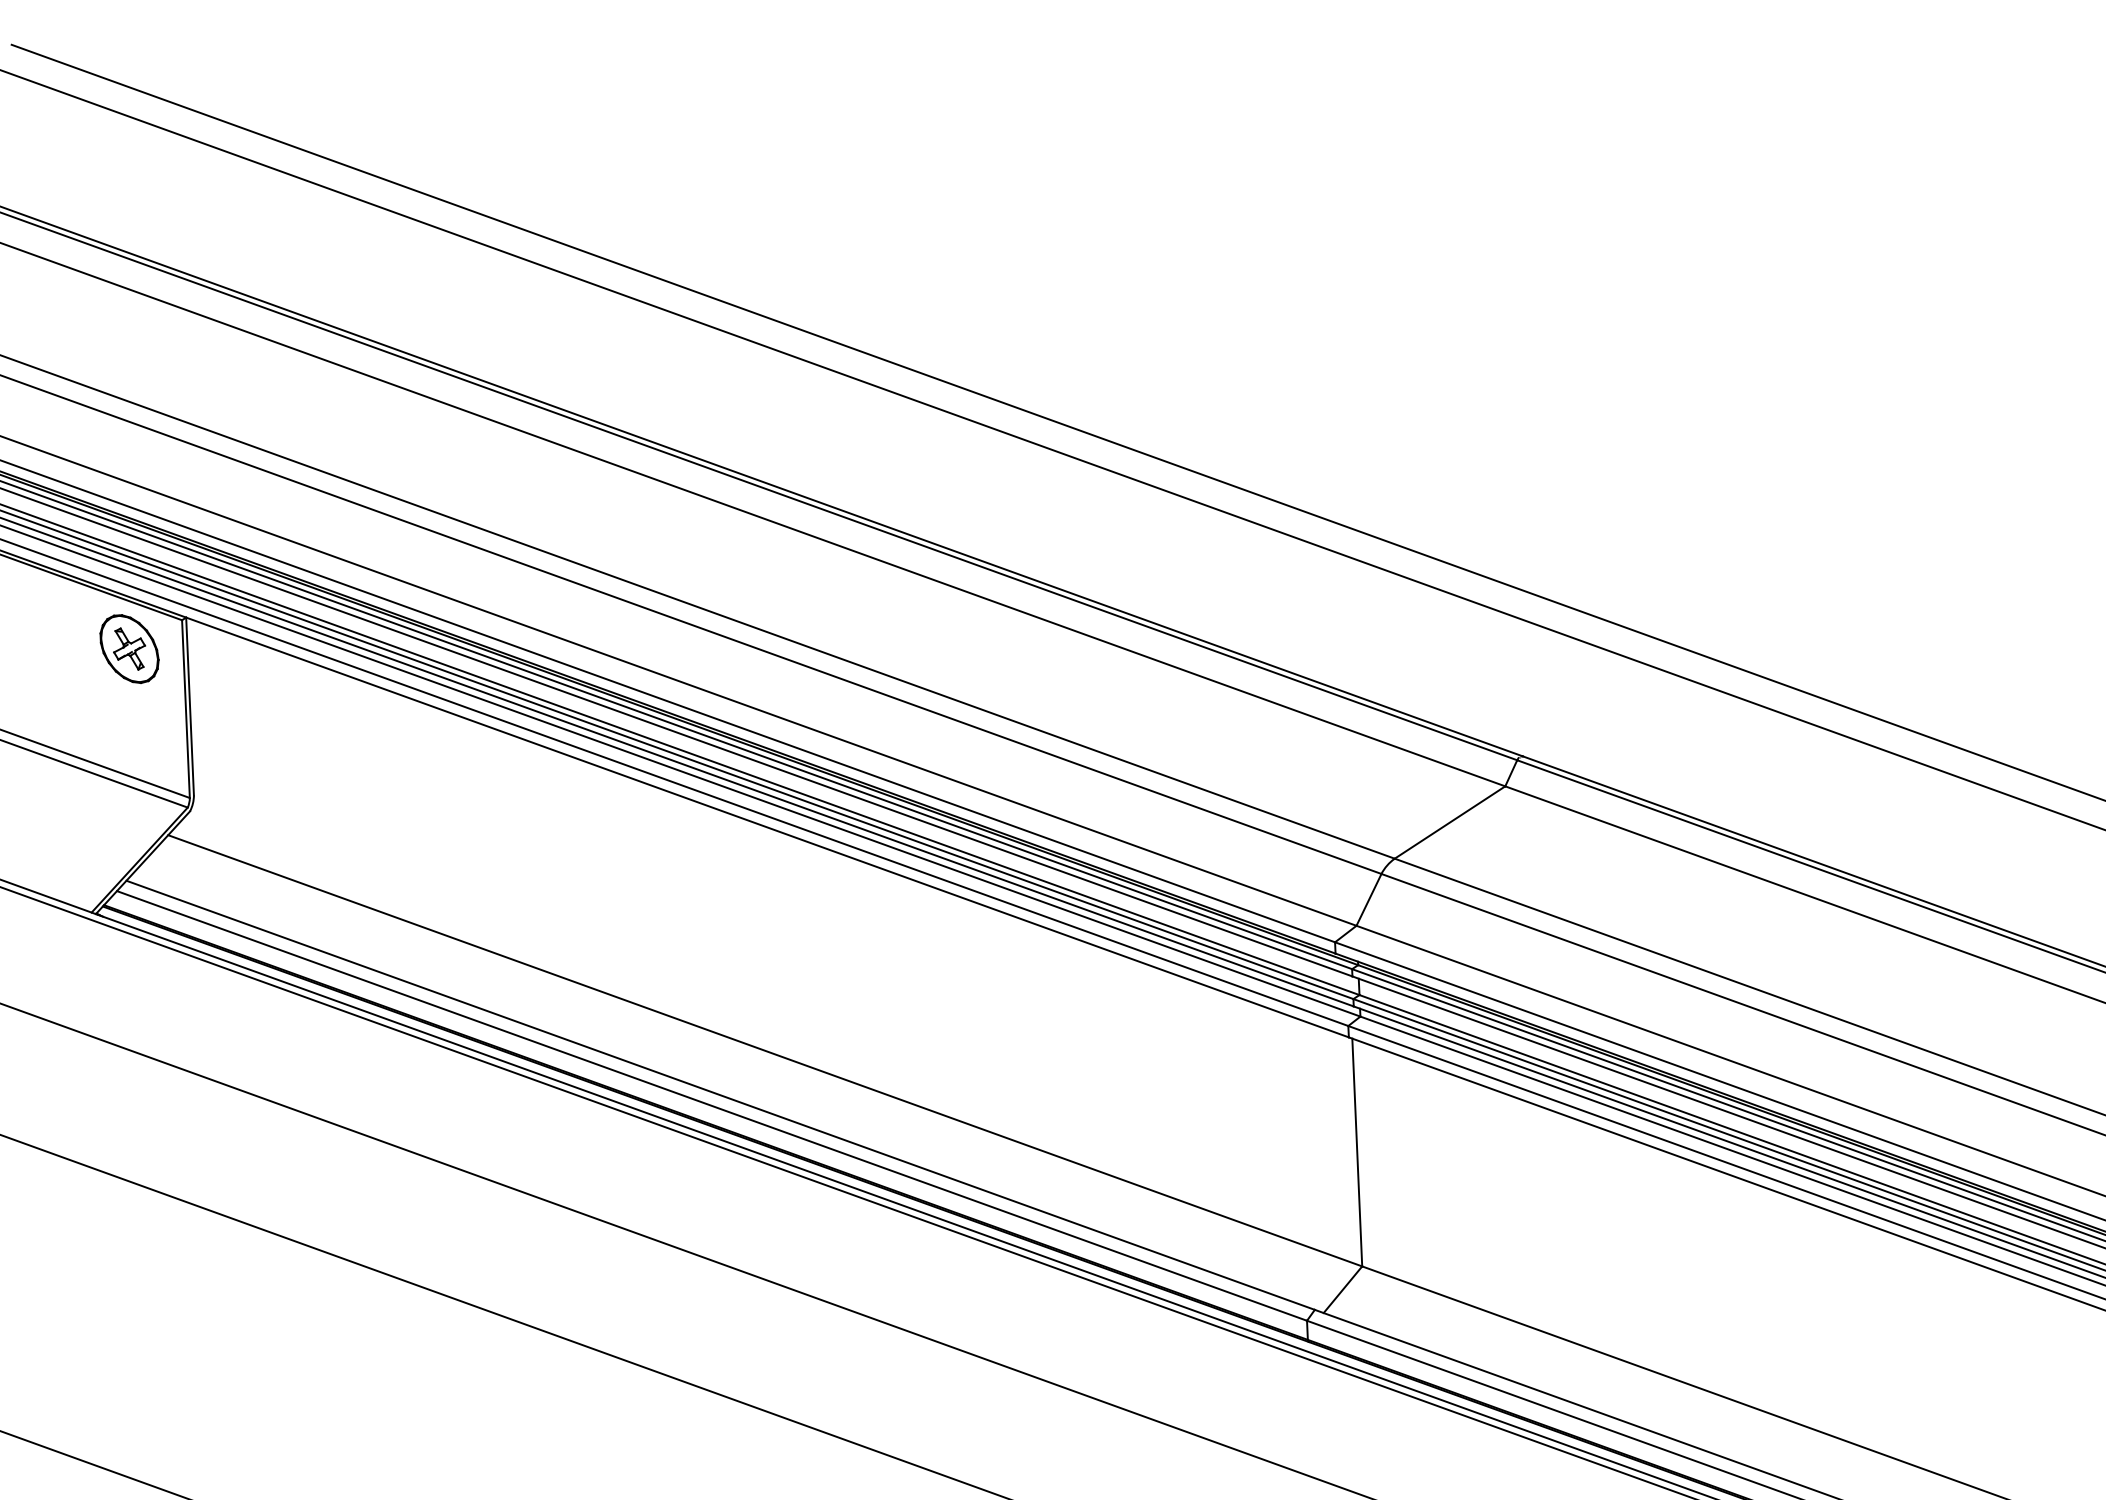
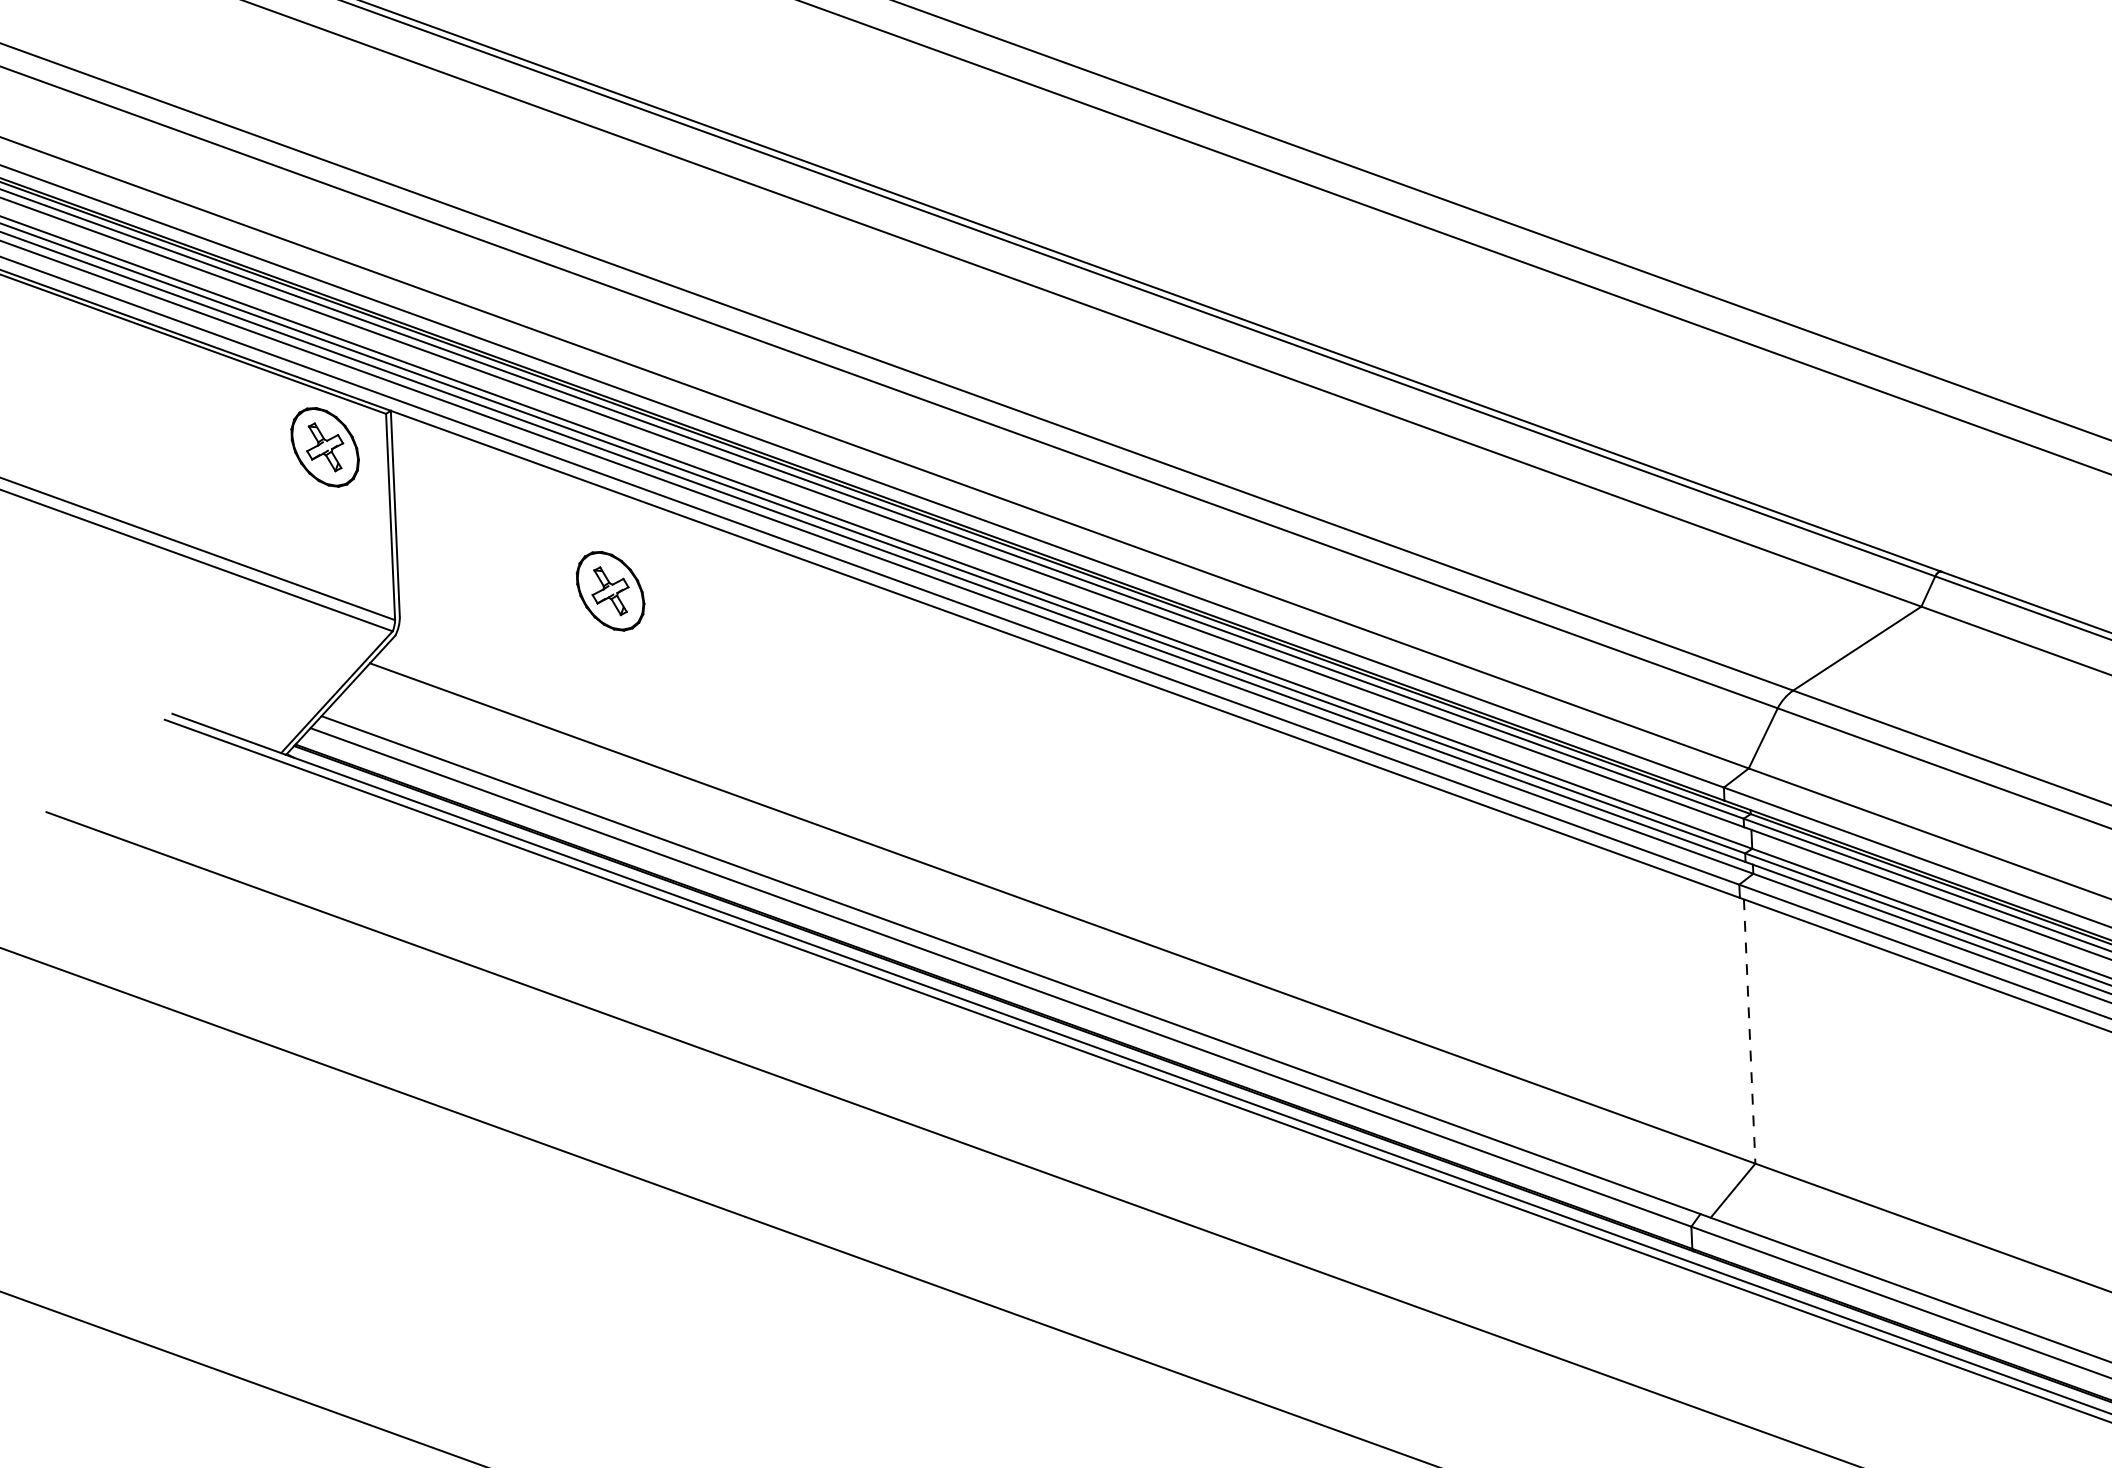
part: (375, 772) -> (610, 590), added
line: (1357, 1153) -> (1749, 1032), solid -> dashed

